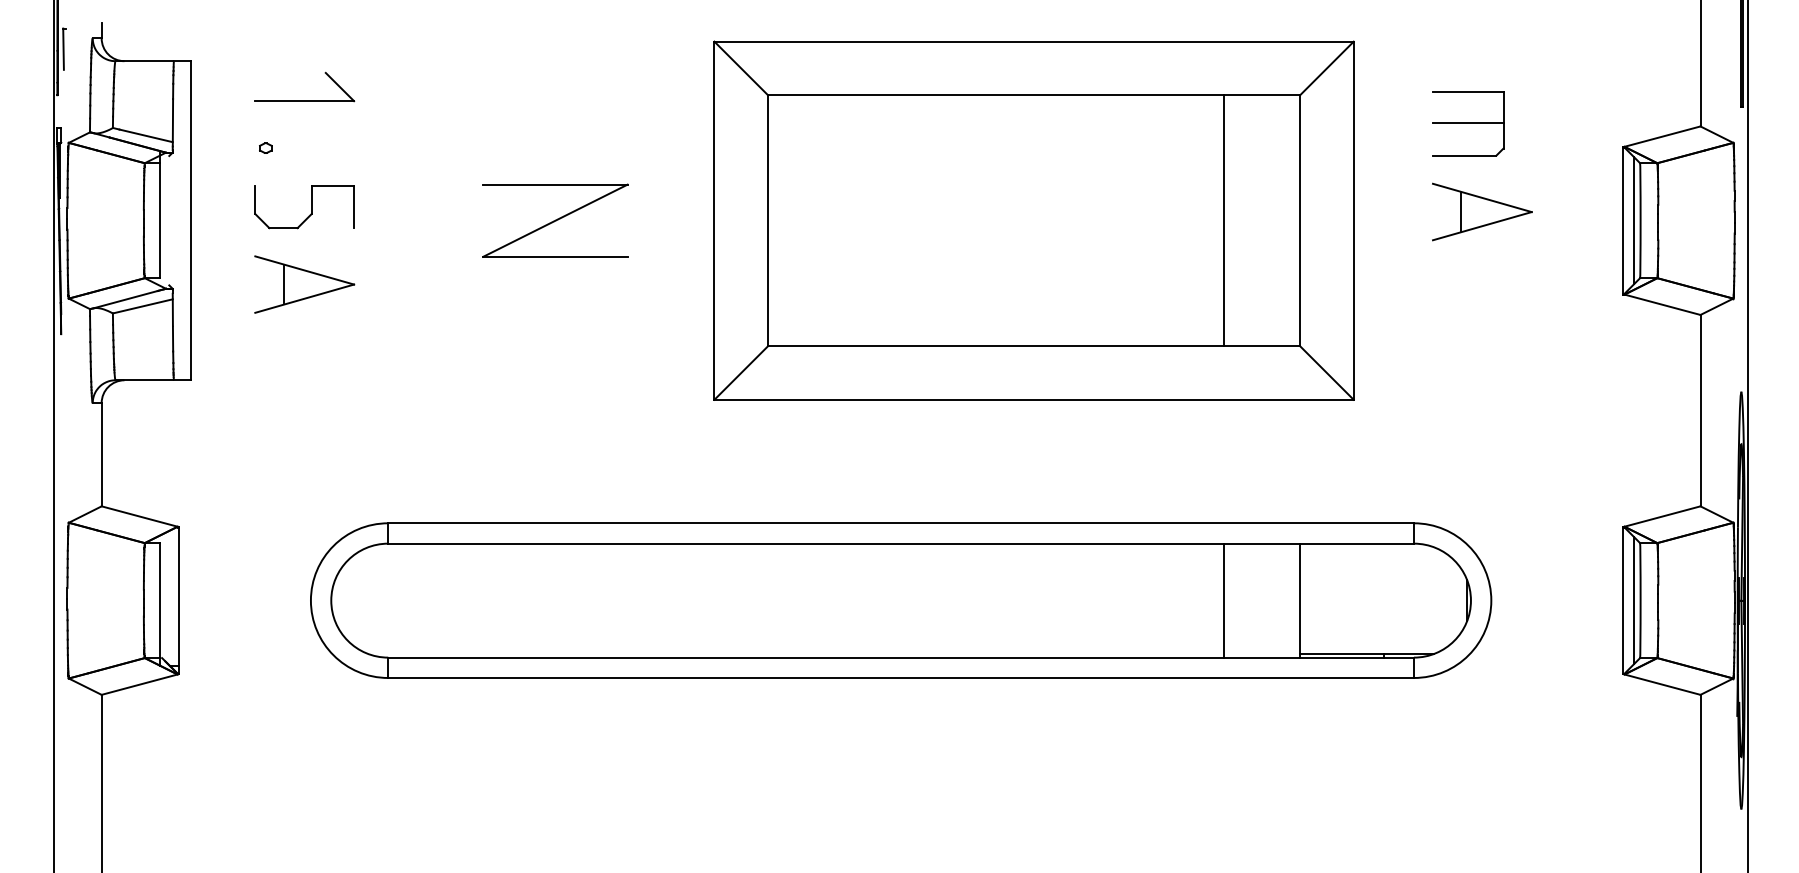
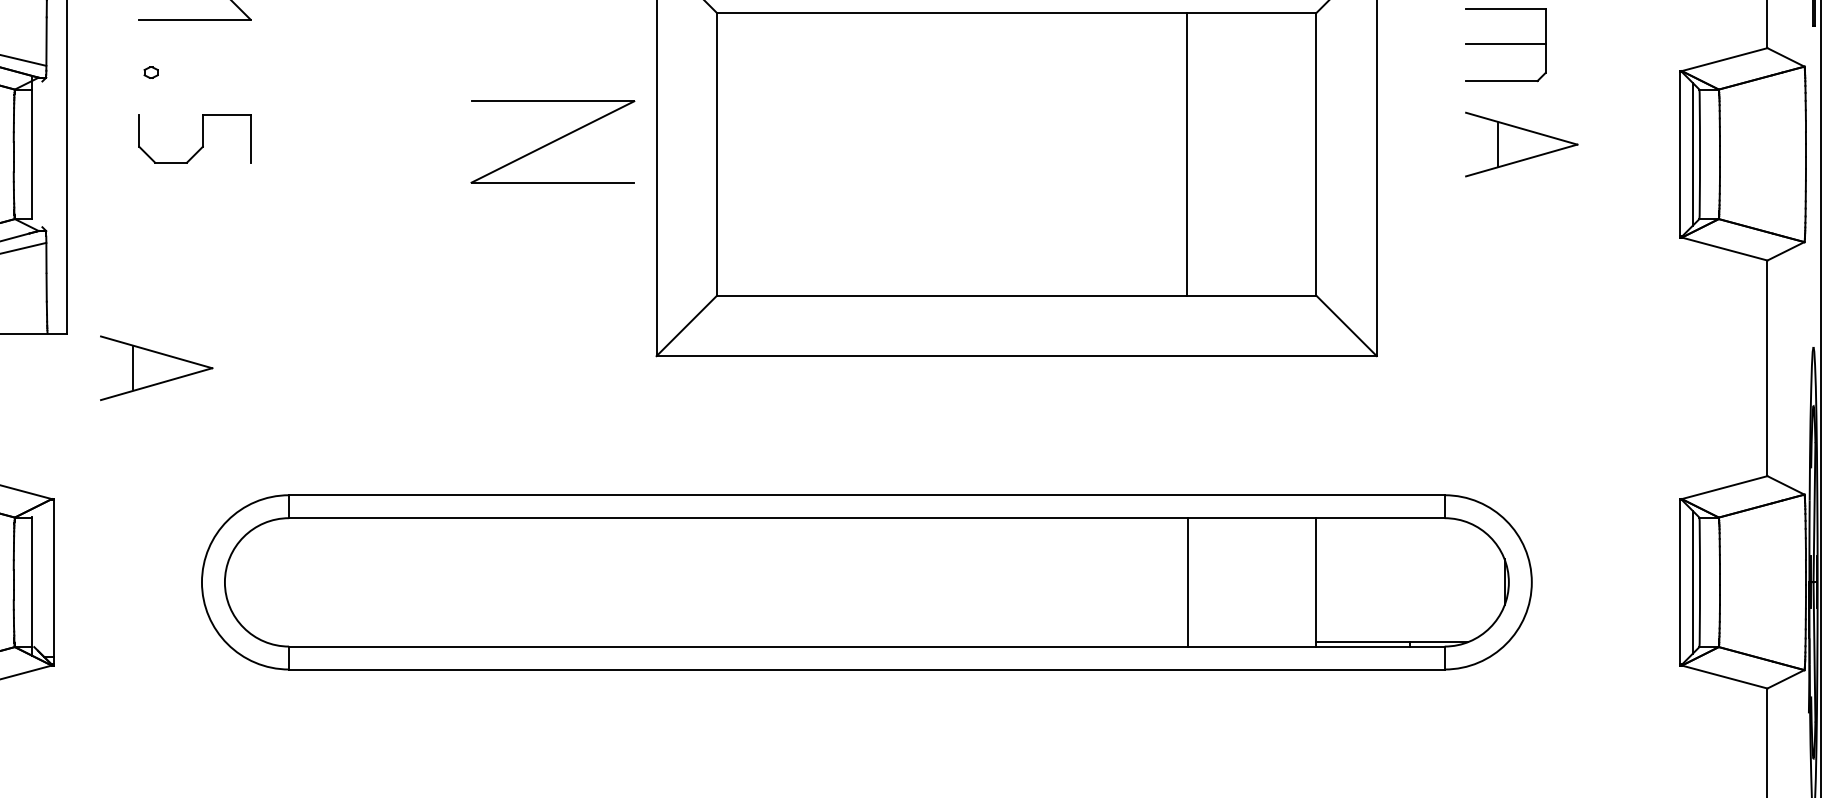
part: (555, 220) -> (553, 141), moved
line: (1224, 220) -> (1187, 154), moved
part: (304, 284) -> (156, 368), moved
line: (1224, 600) -> (1188, 582), moved

